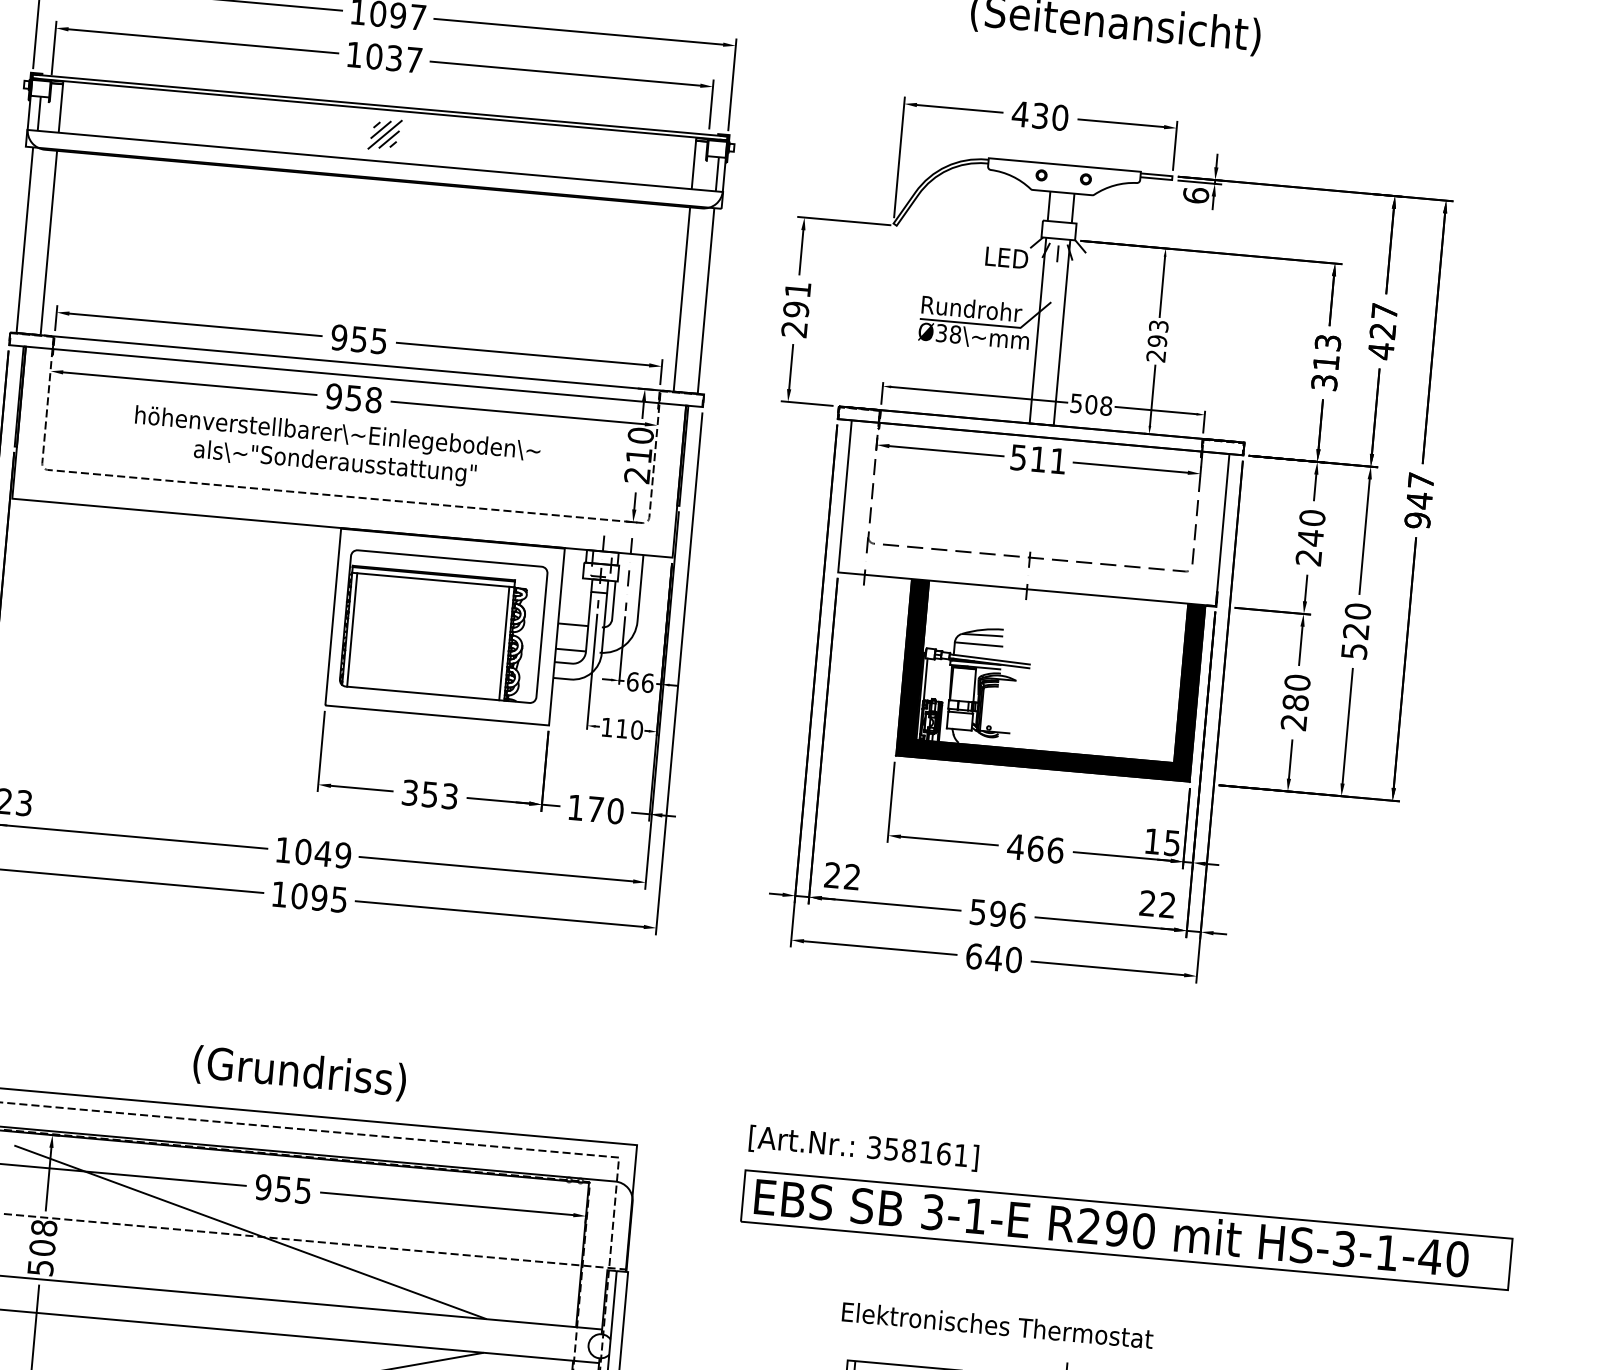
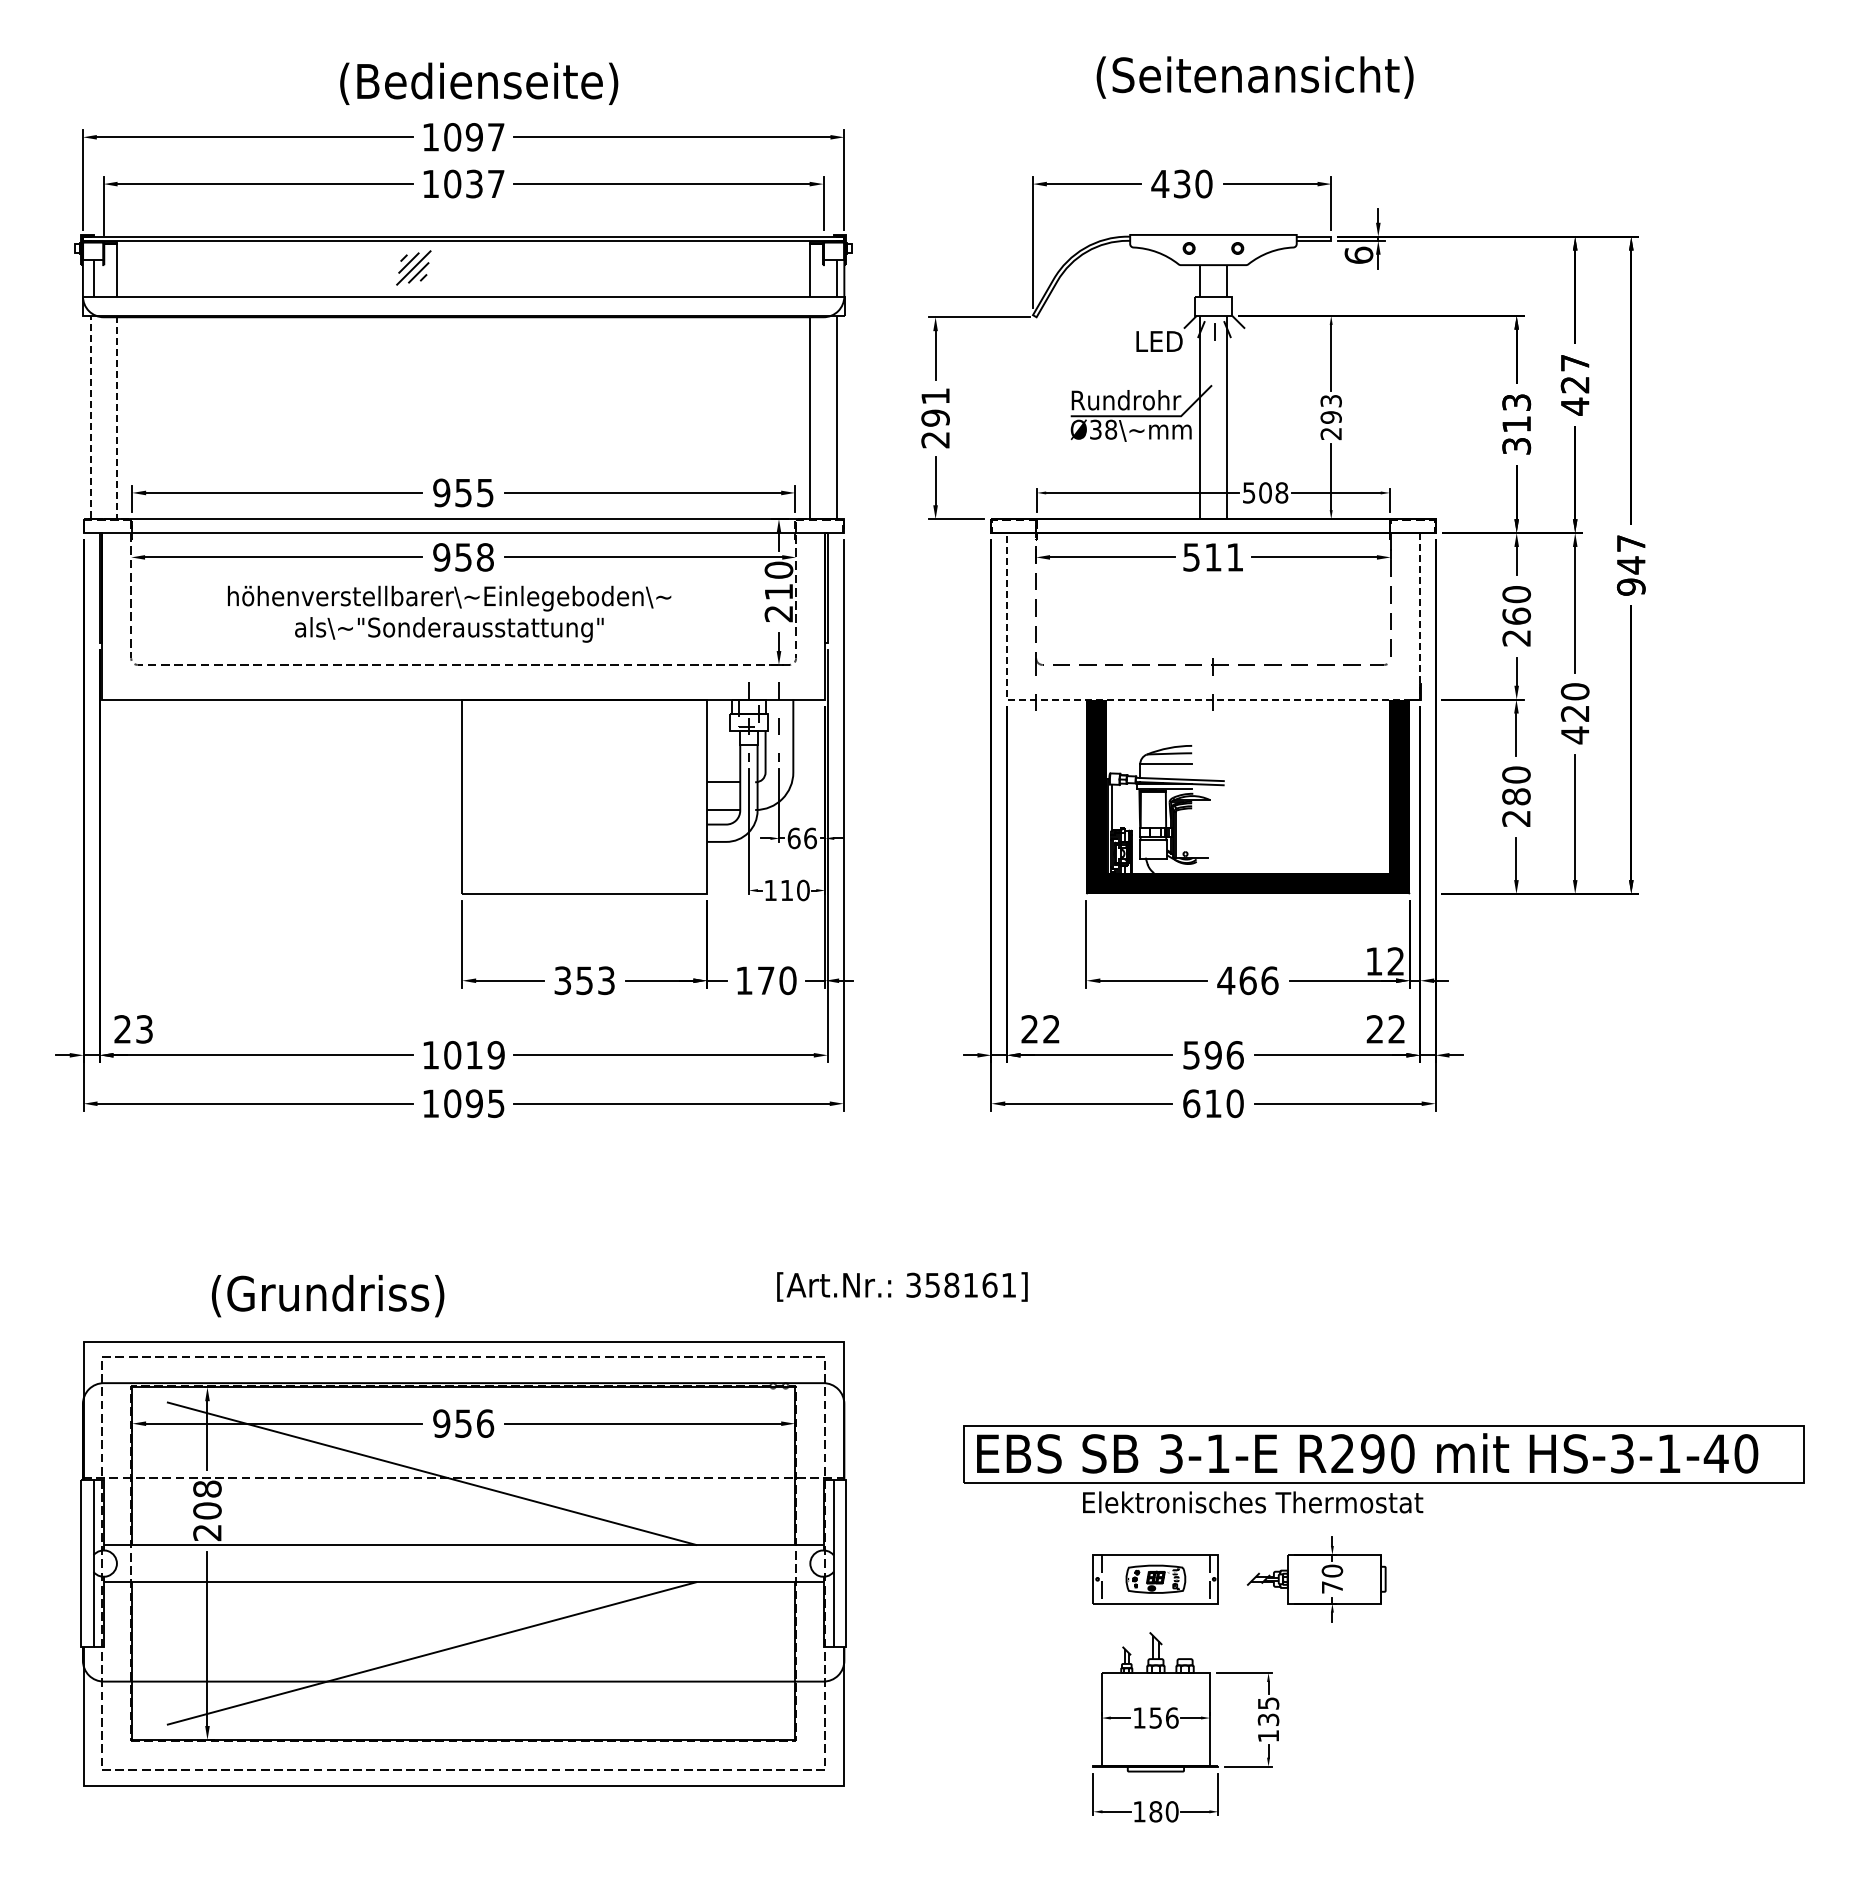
part: (384, 134) -> (413, 267), moved
line: (28, 334) -> (103, 519), solid -> dashed
text: (1310, 538) -> (1516, 616), 240 -> 260
line: (1027, 589) -> (1213, 699), solid -> dashed
part: (443, 626) -> (582, 796), removed
text: (1354, 651) -> (1575, 735), 520 -> 420
text: (1171, 843) -> (1395, 961), 15 -> 12
text: (323, 853) -> (474, 1055), 1049 -> 1019
text: (994, 957) -> (1213, 1103), 640 -> 610
text: (300, 1073) -> (328, 1296), moved
text: (864, 1147) -> (902, 1286), moved
text: (303, 1190) -> (485, 1423), 955 -> 956
part: (1126, 1230) -> (1383, 1454), moved
text: (40, 1267) -> (207, 1532), 508 -> 208

